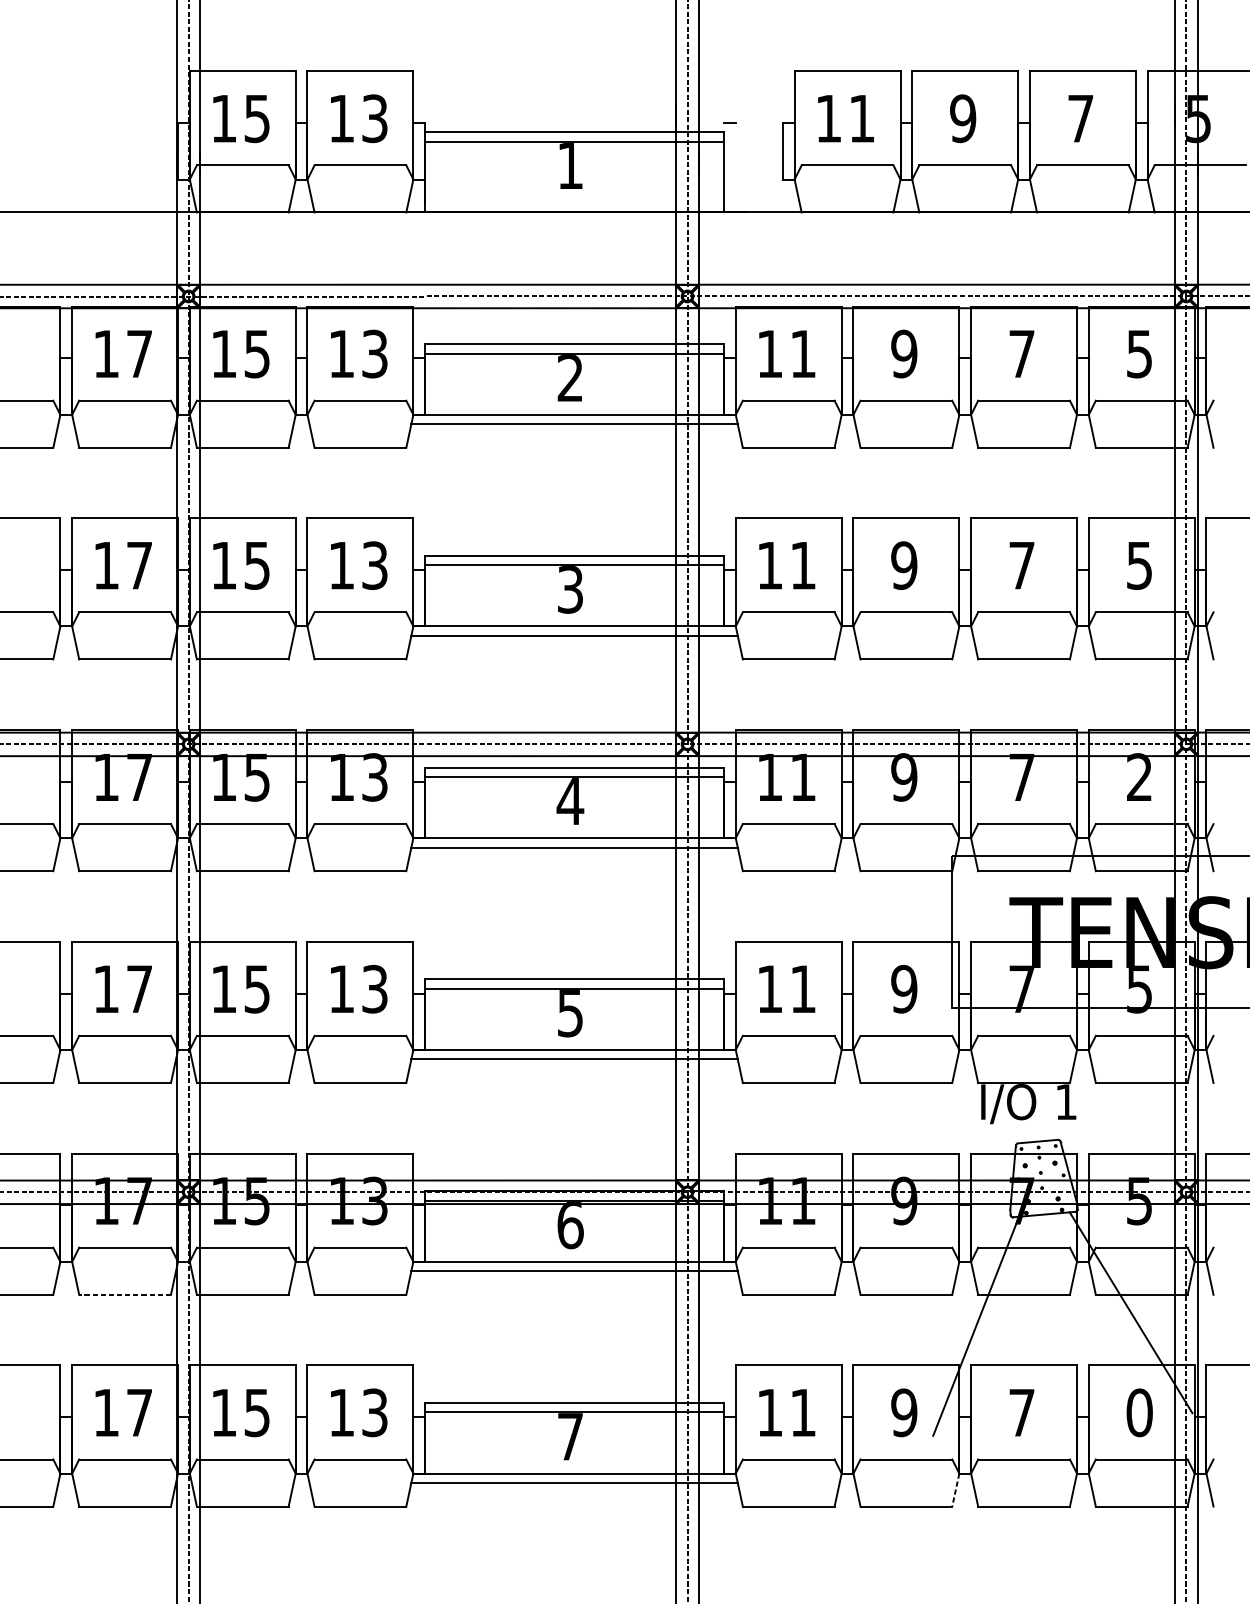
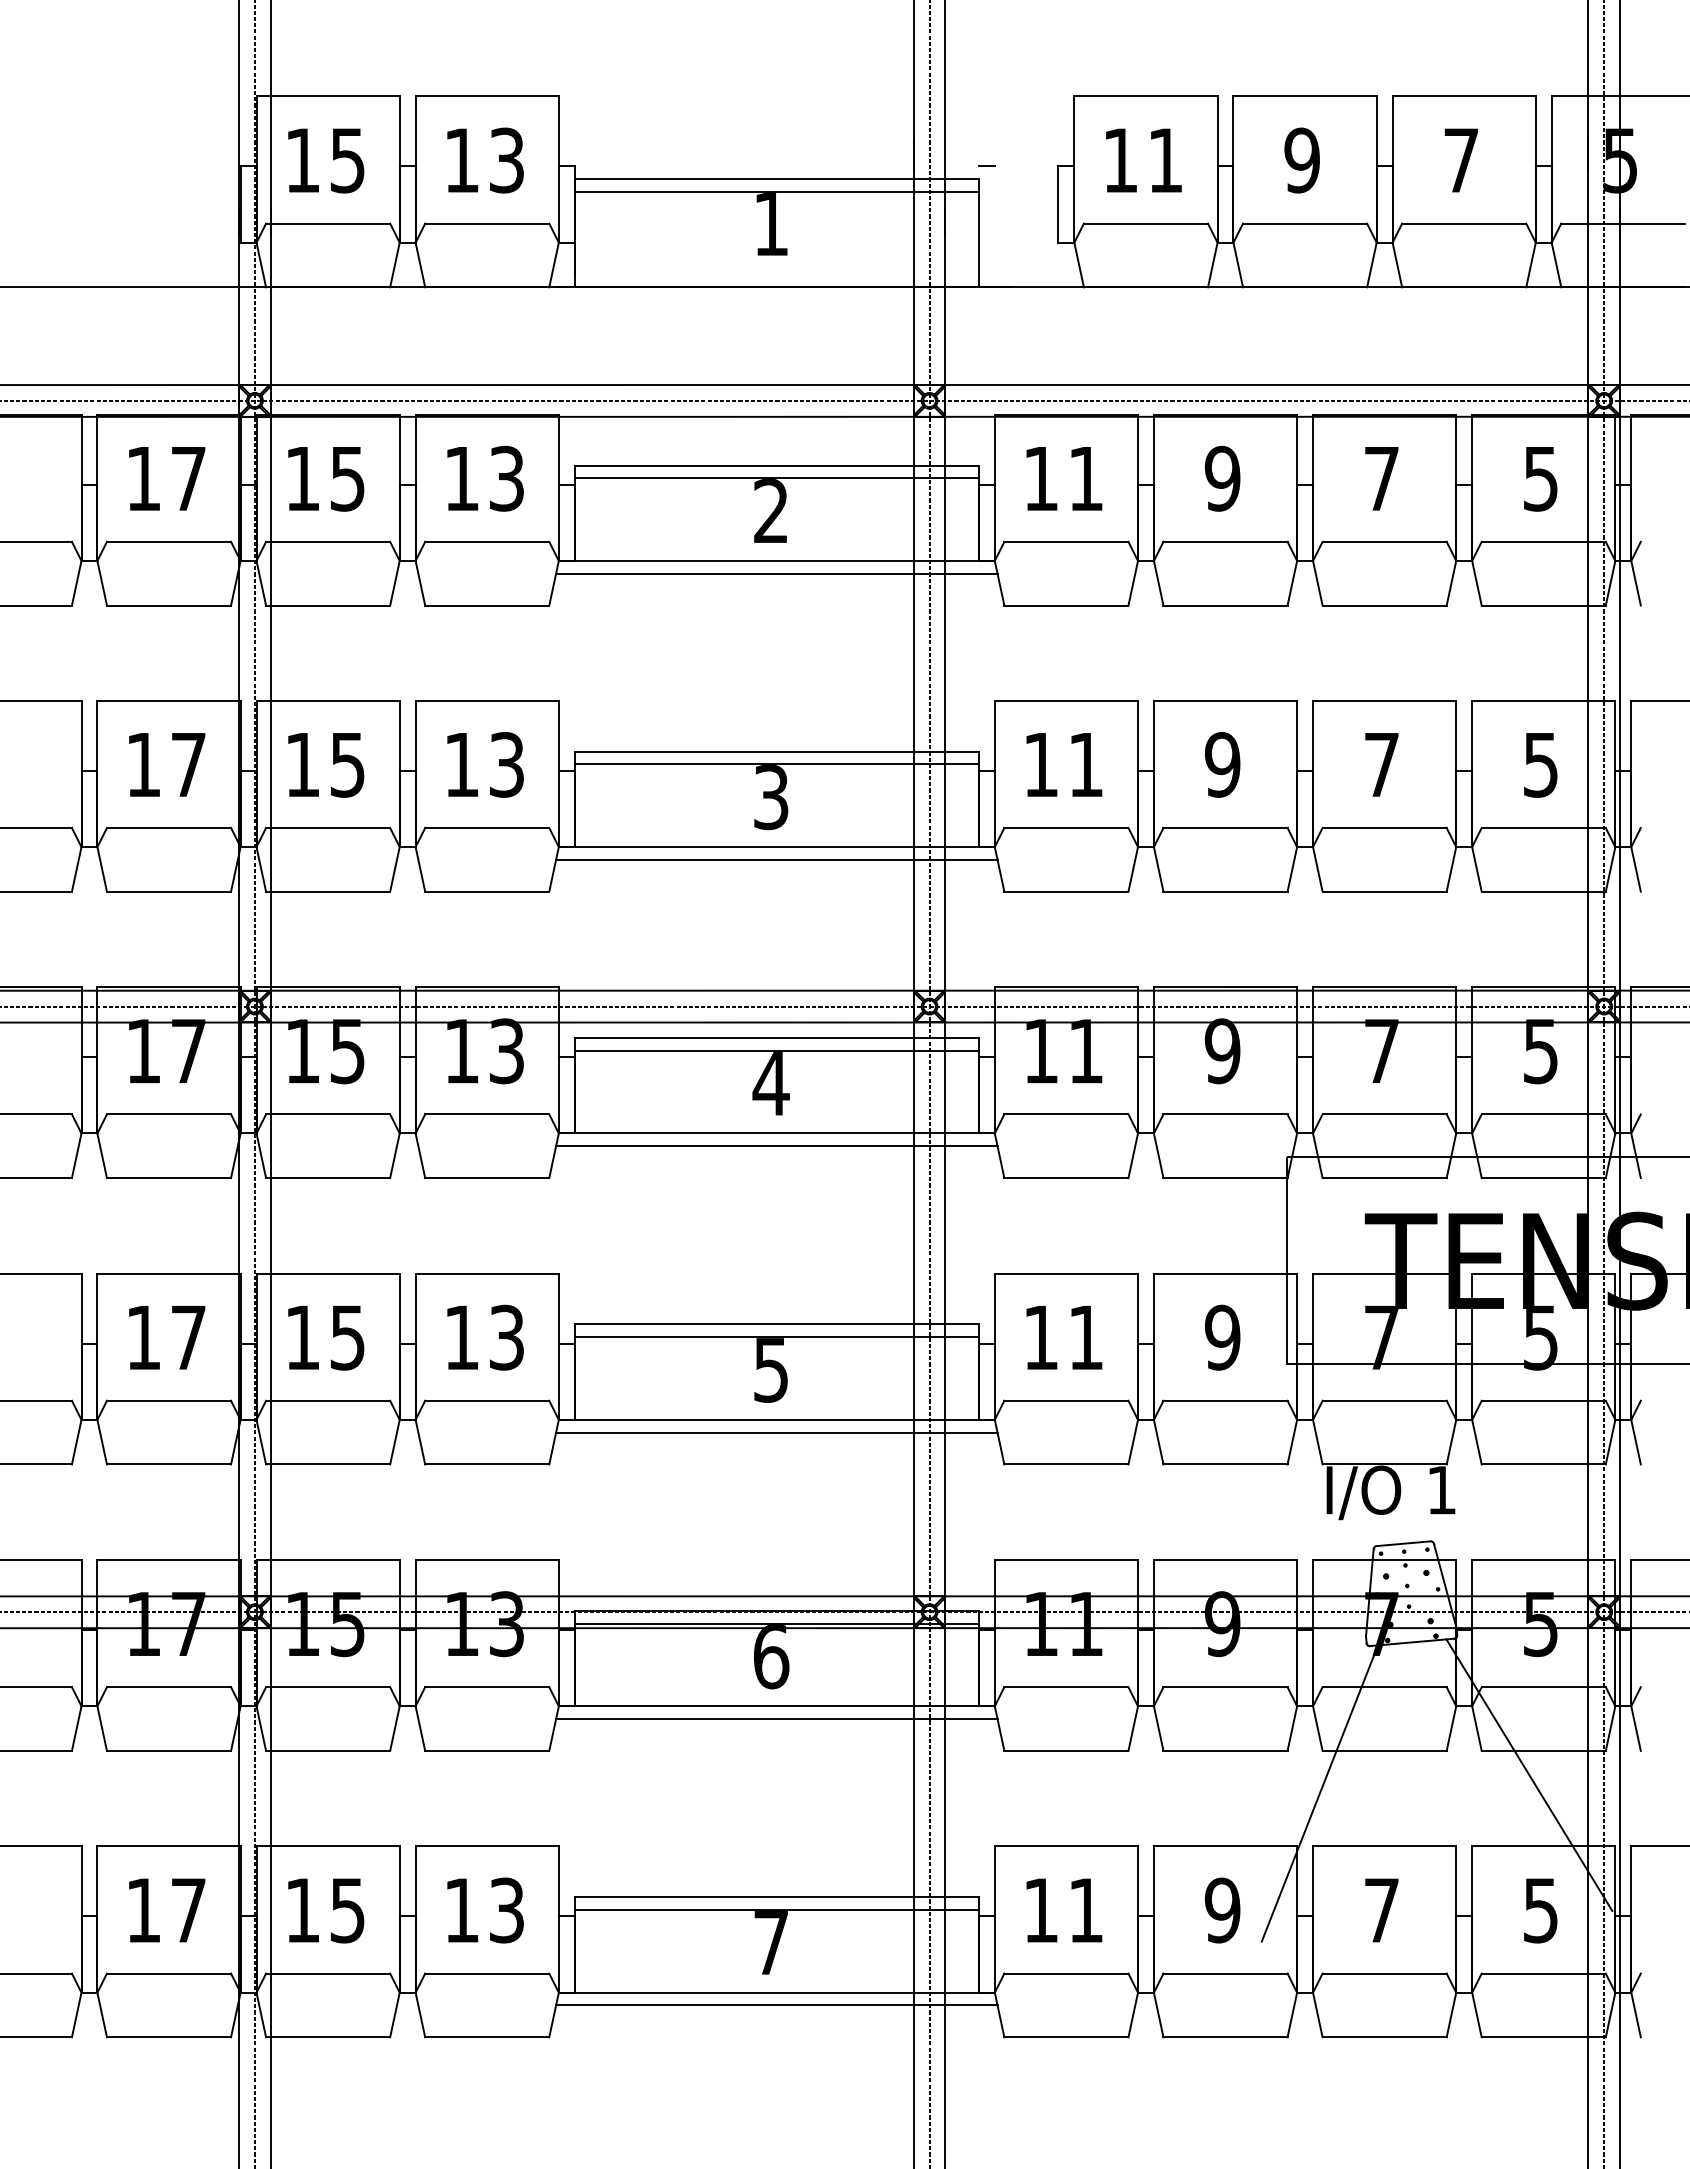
text: (1139, 777) -> (1540, 1051), 2 -> 5
line: (124, 1294) -> (168, 1750), dashed -> solid
text: (1139, 1412) -> (1540, 1910), 0 -> 5
line: (955, 1489) -> (1292, 2014), dashed -> solid

